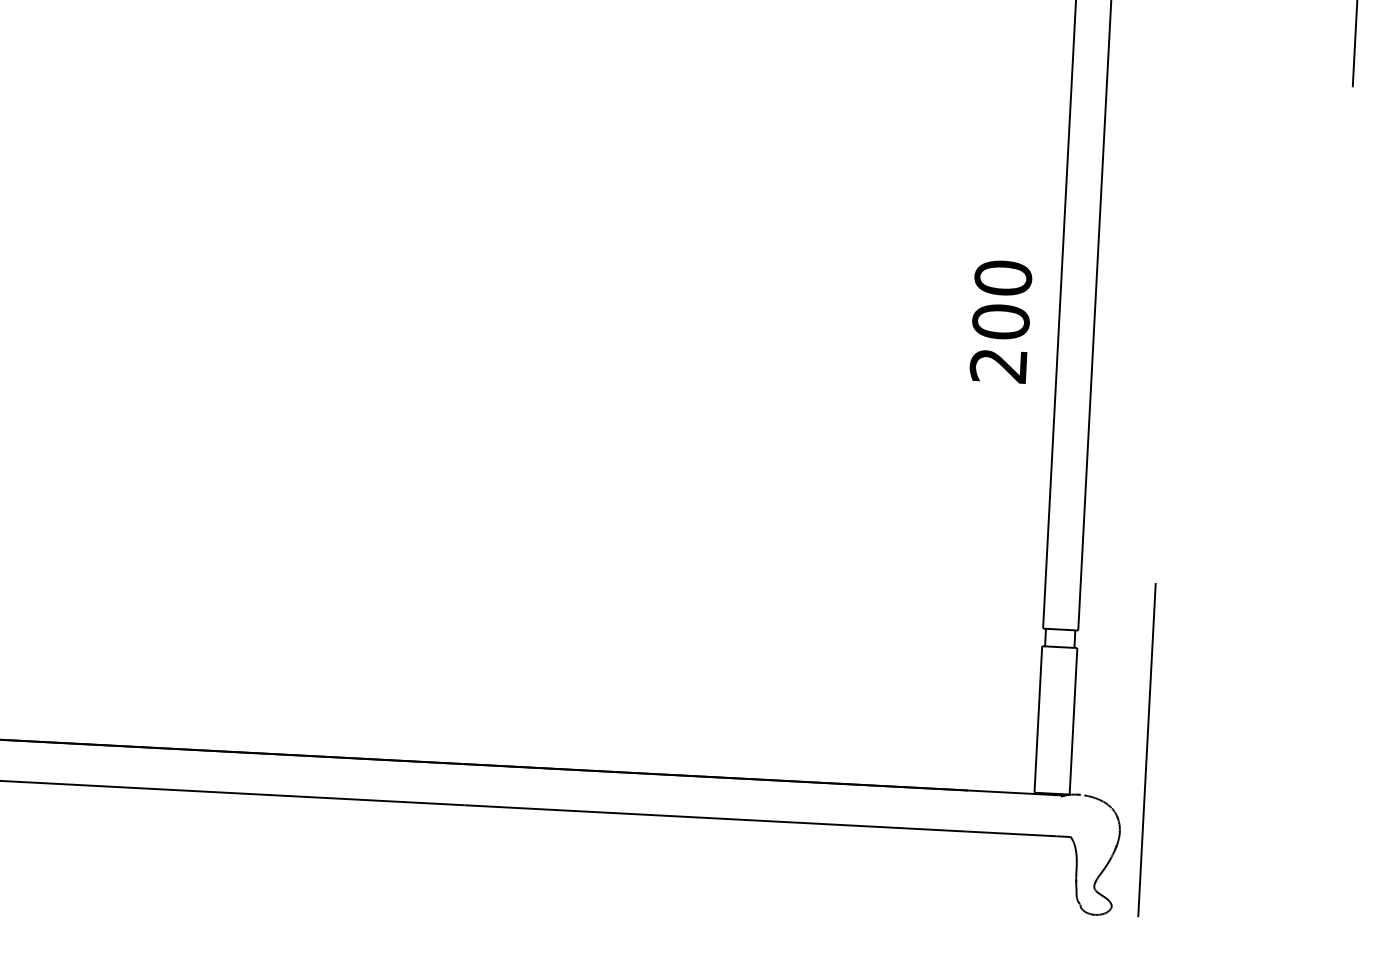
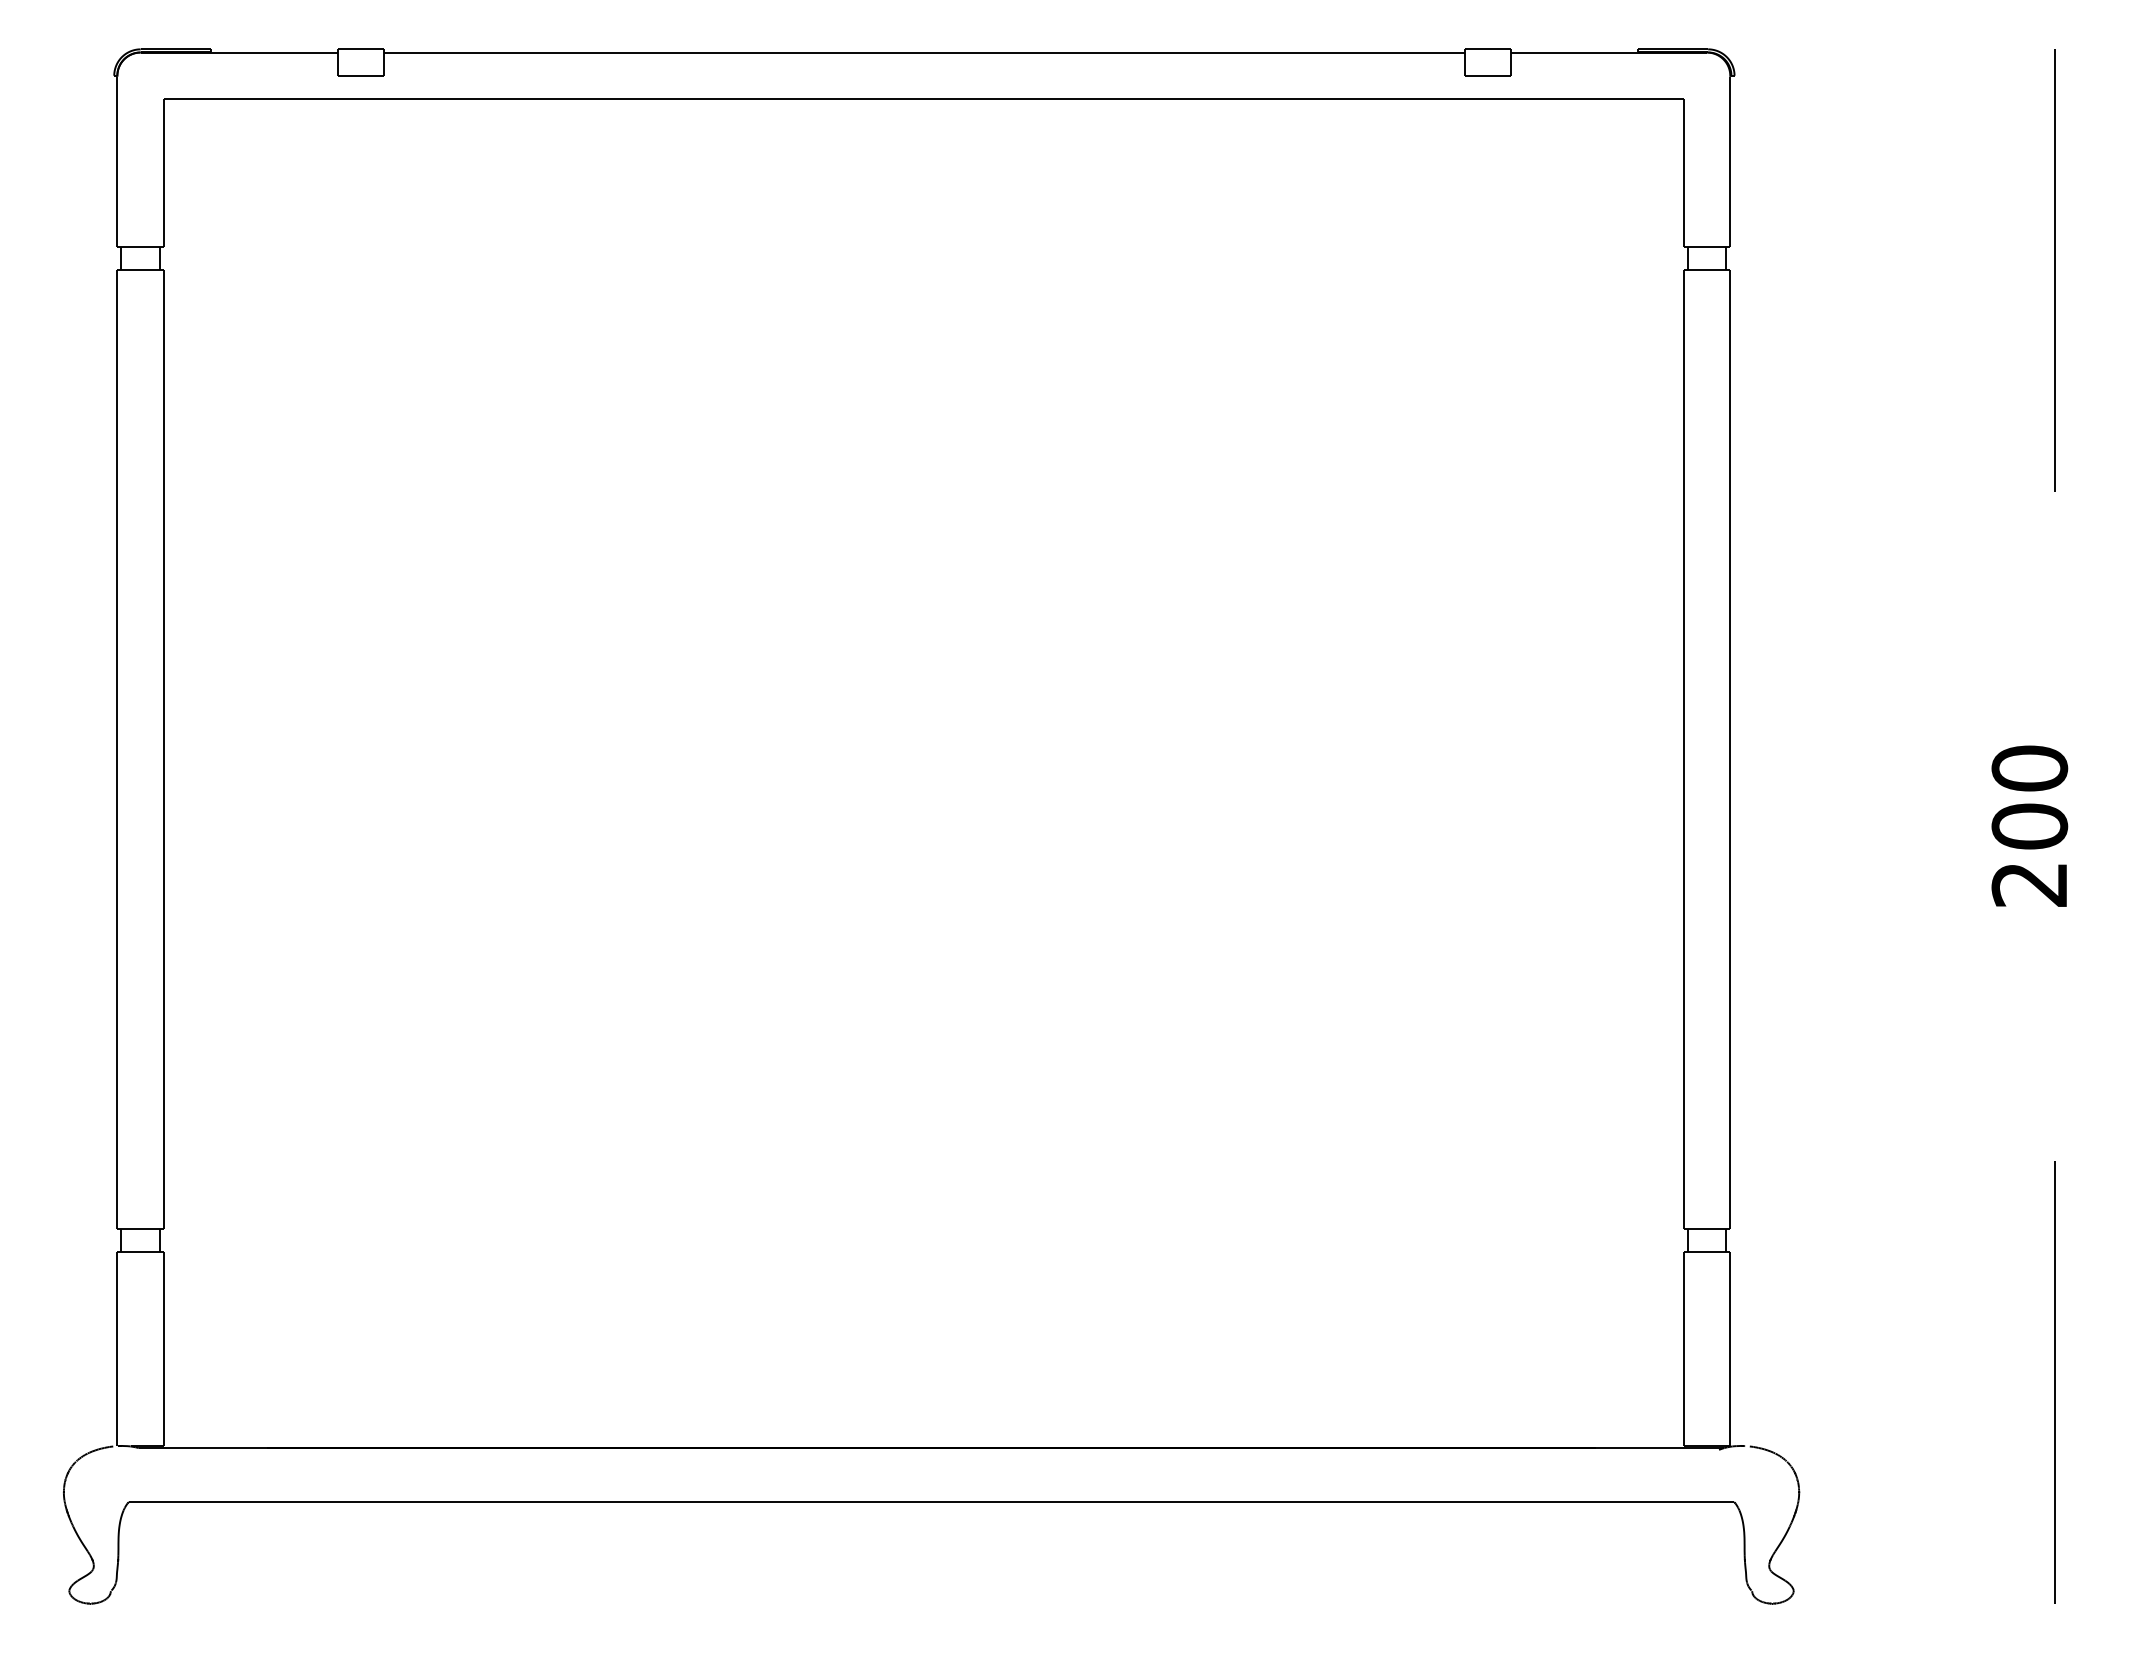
text: (1000, 321) -> (2029, 825), moved
line: (1146, 750) -> (2054, 1382), moved

